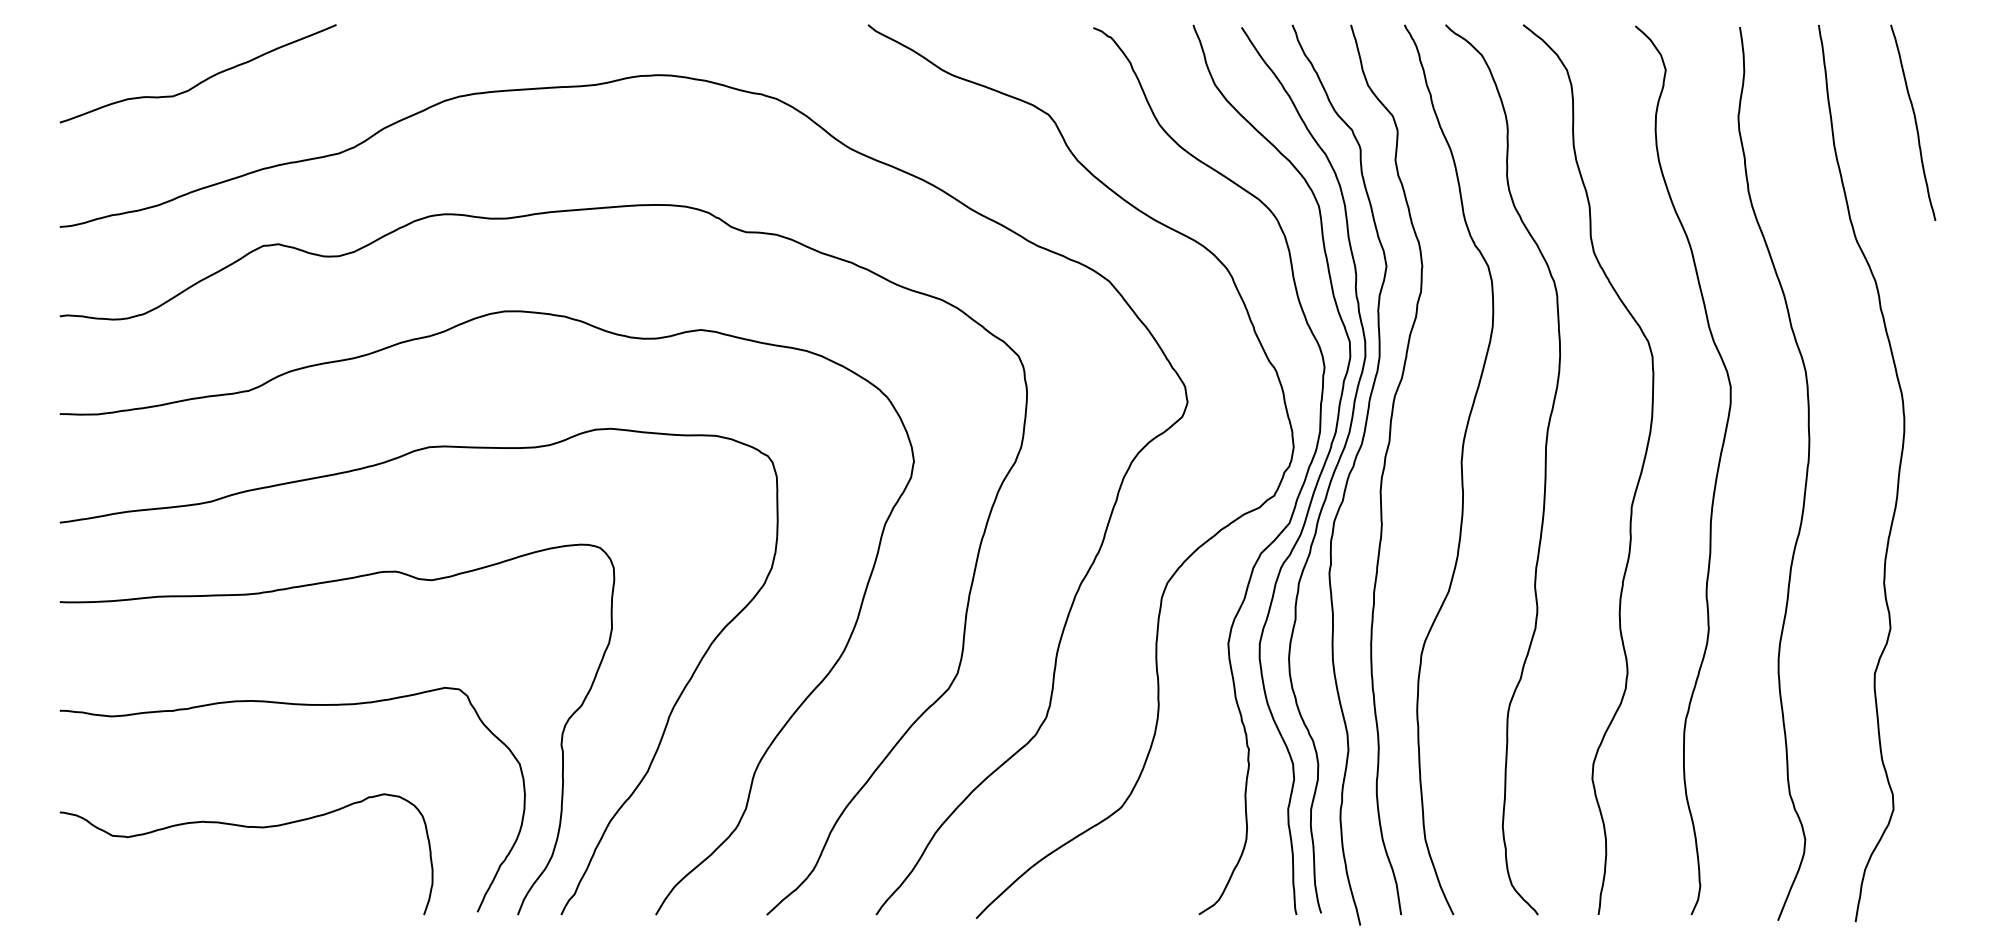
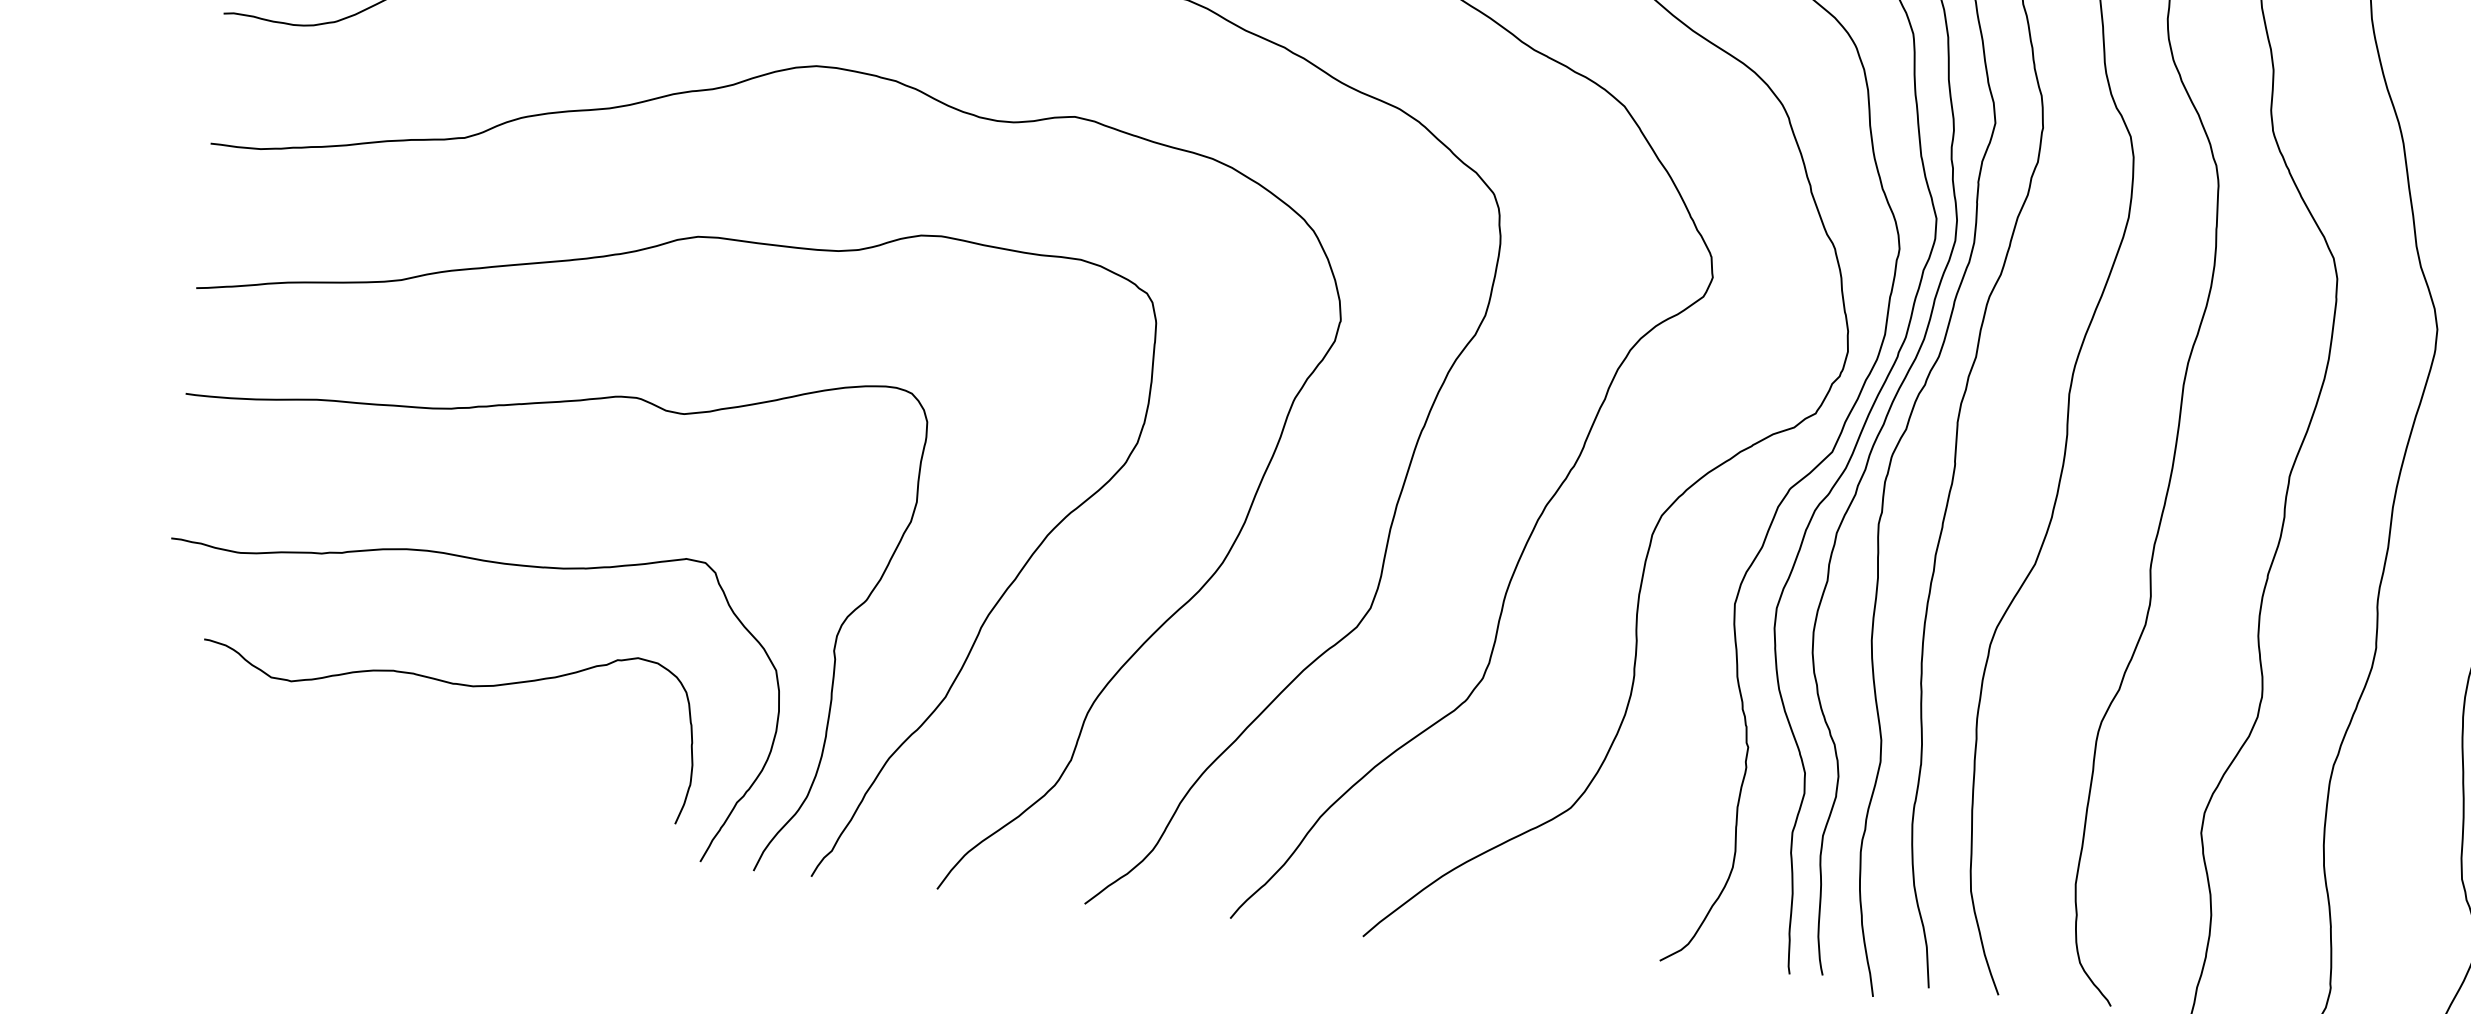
curve: (246, 827) -> (450, 684), moved

